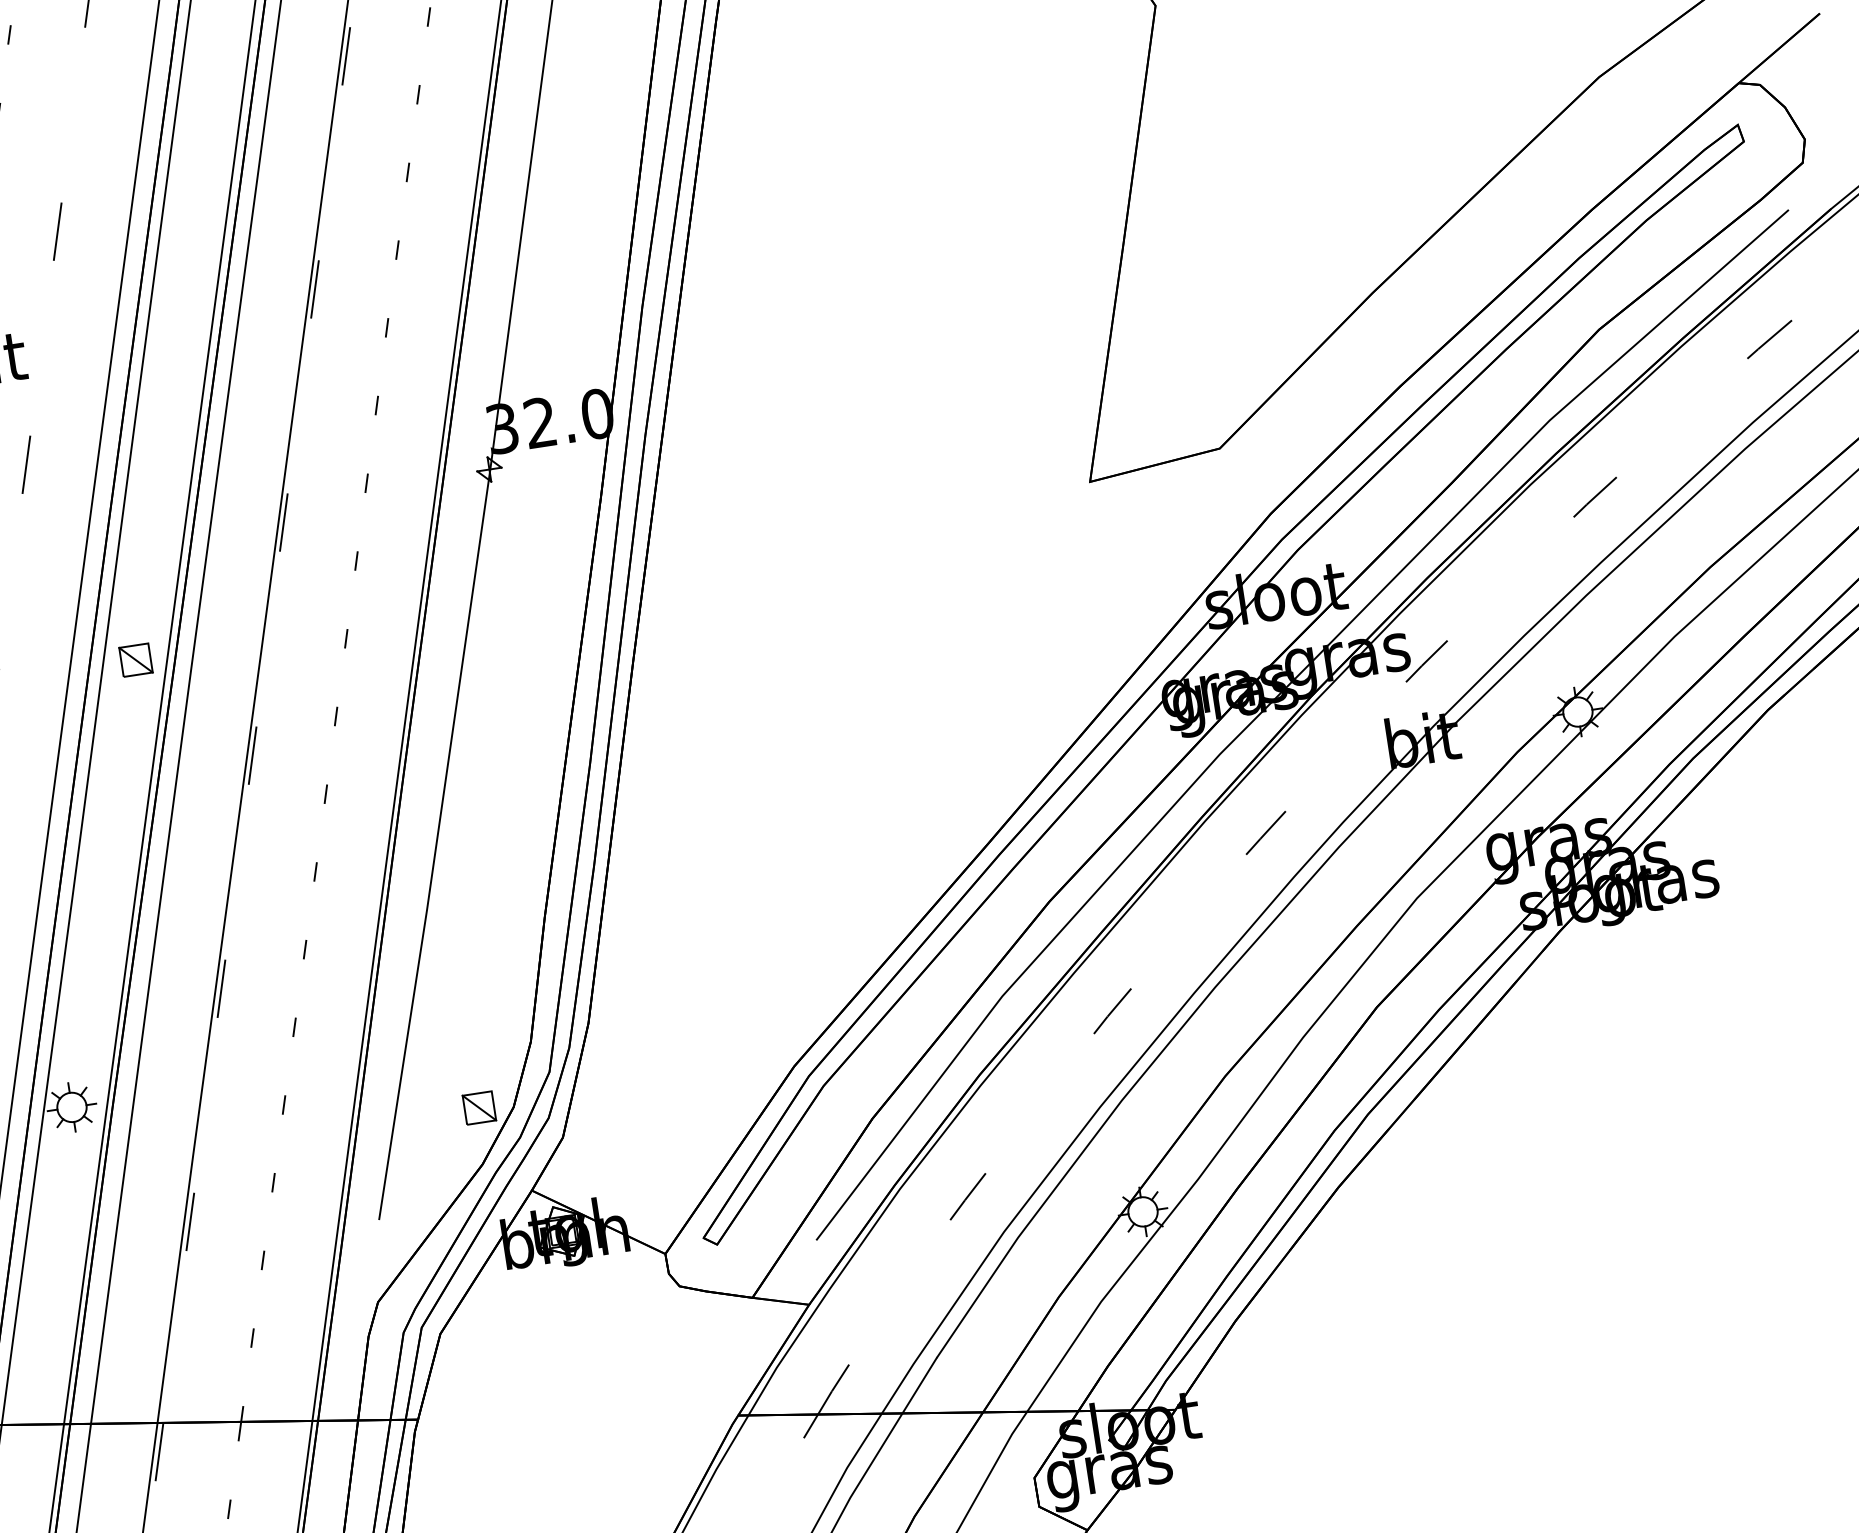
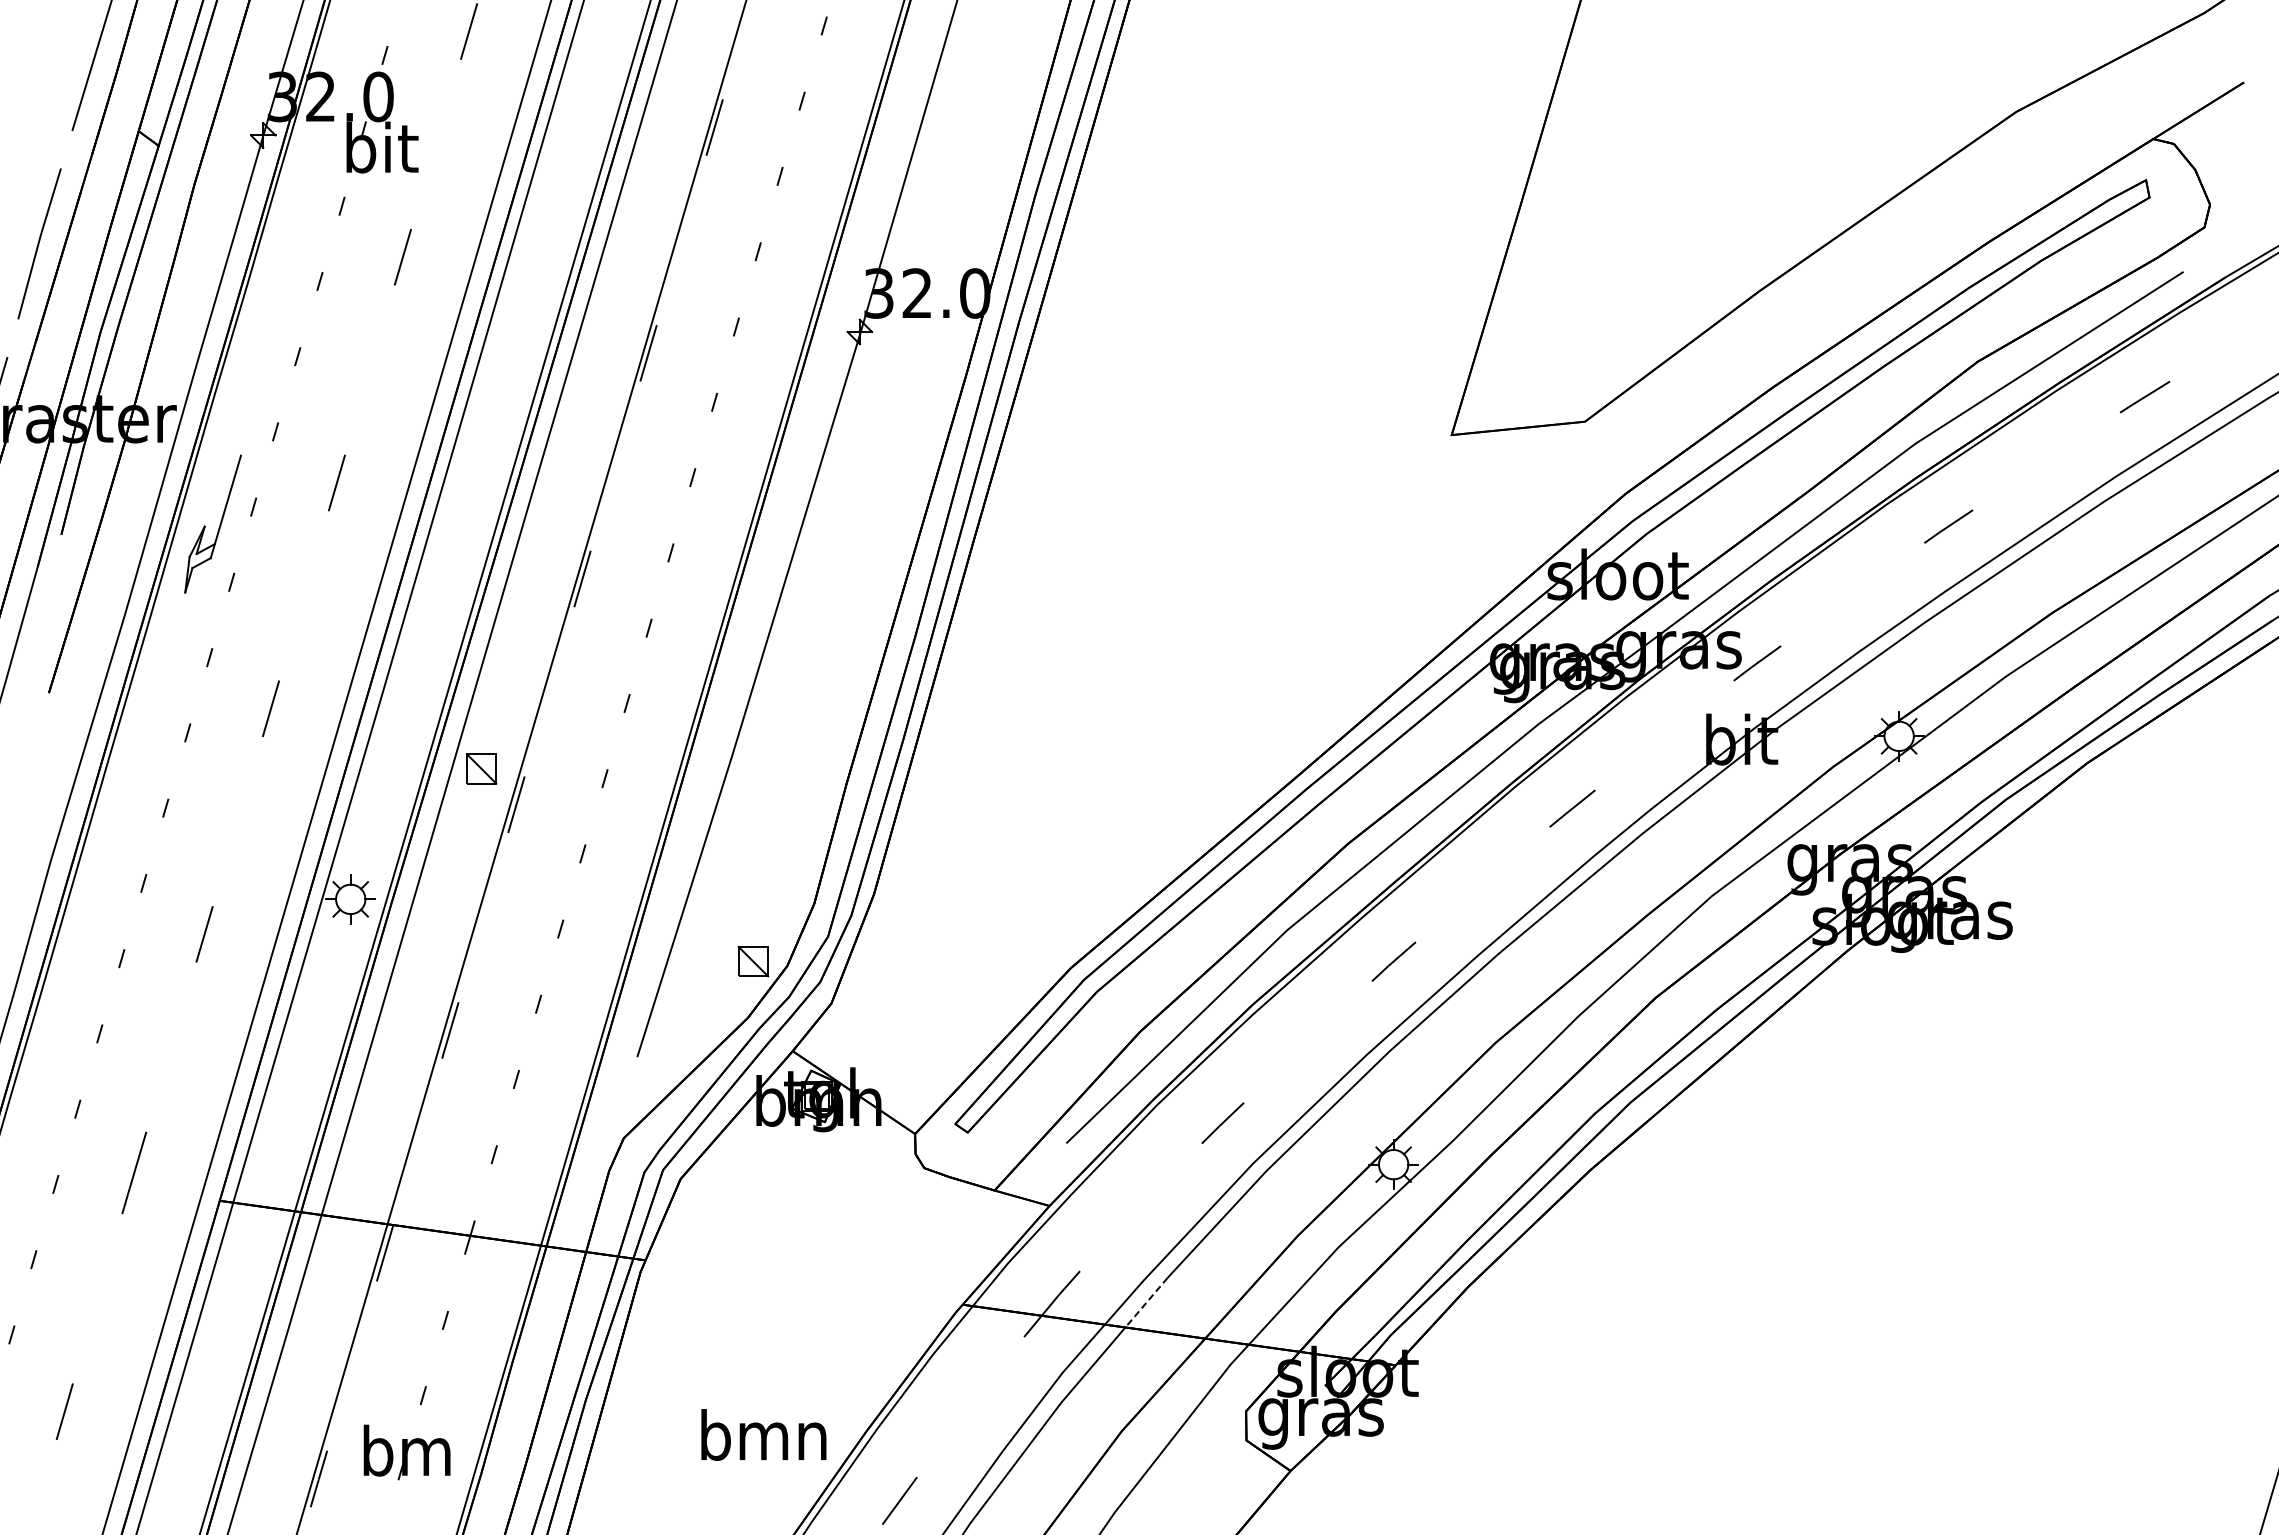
part: (135, 659) -> (481, 768), moved
line: (919, 1385) -> (1146, 1302), solid -> dashed

